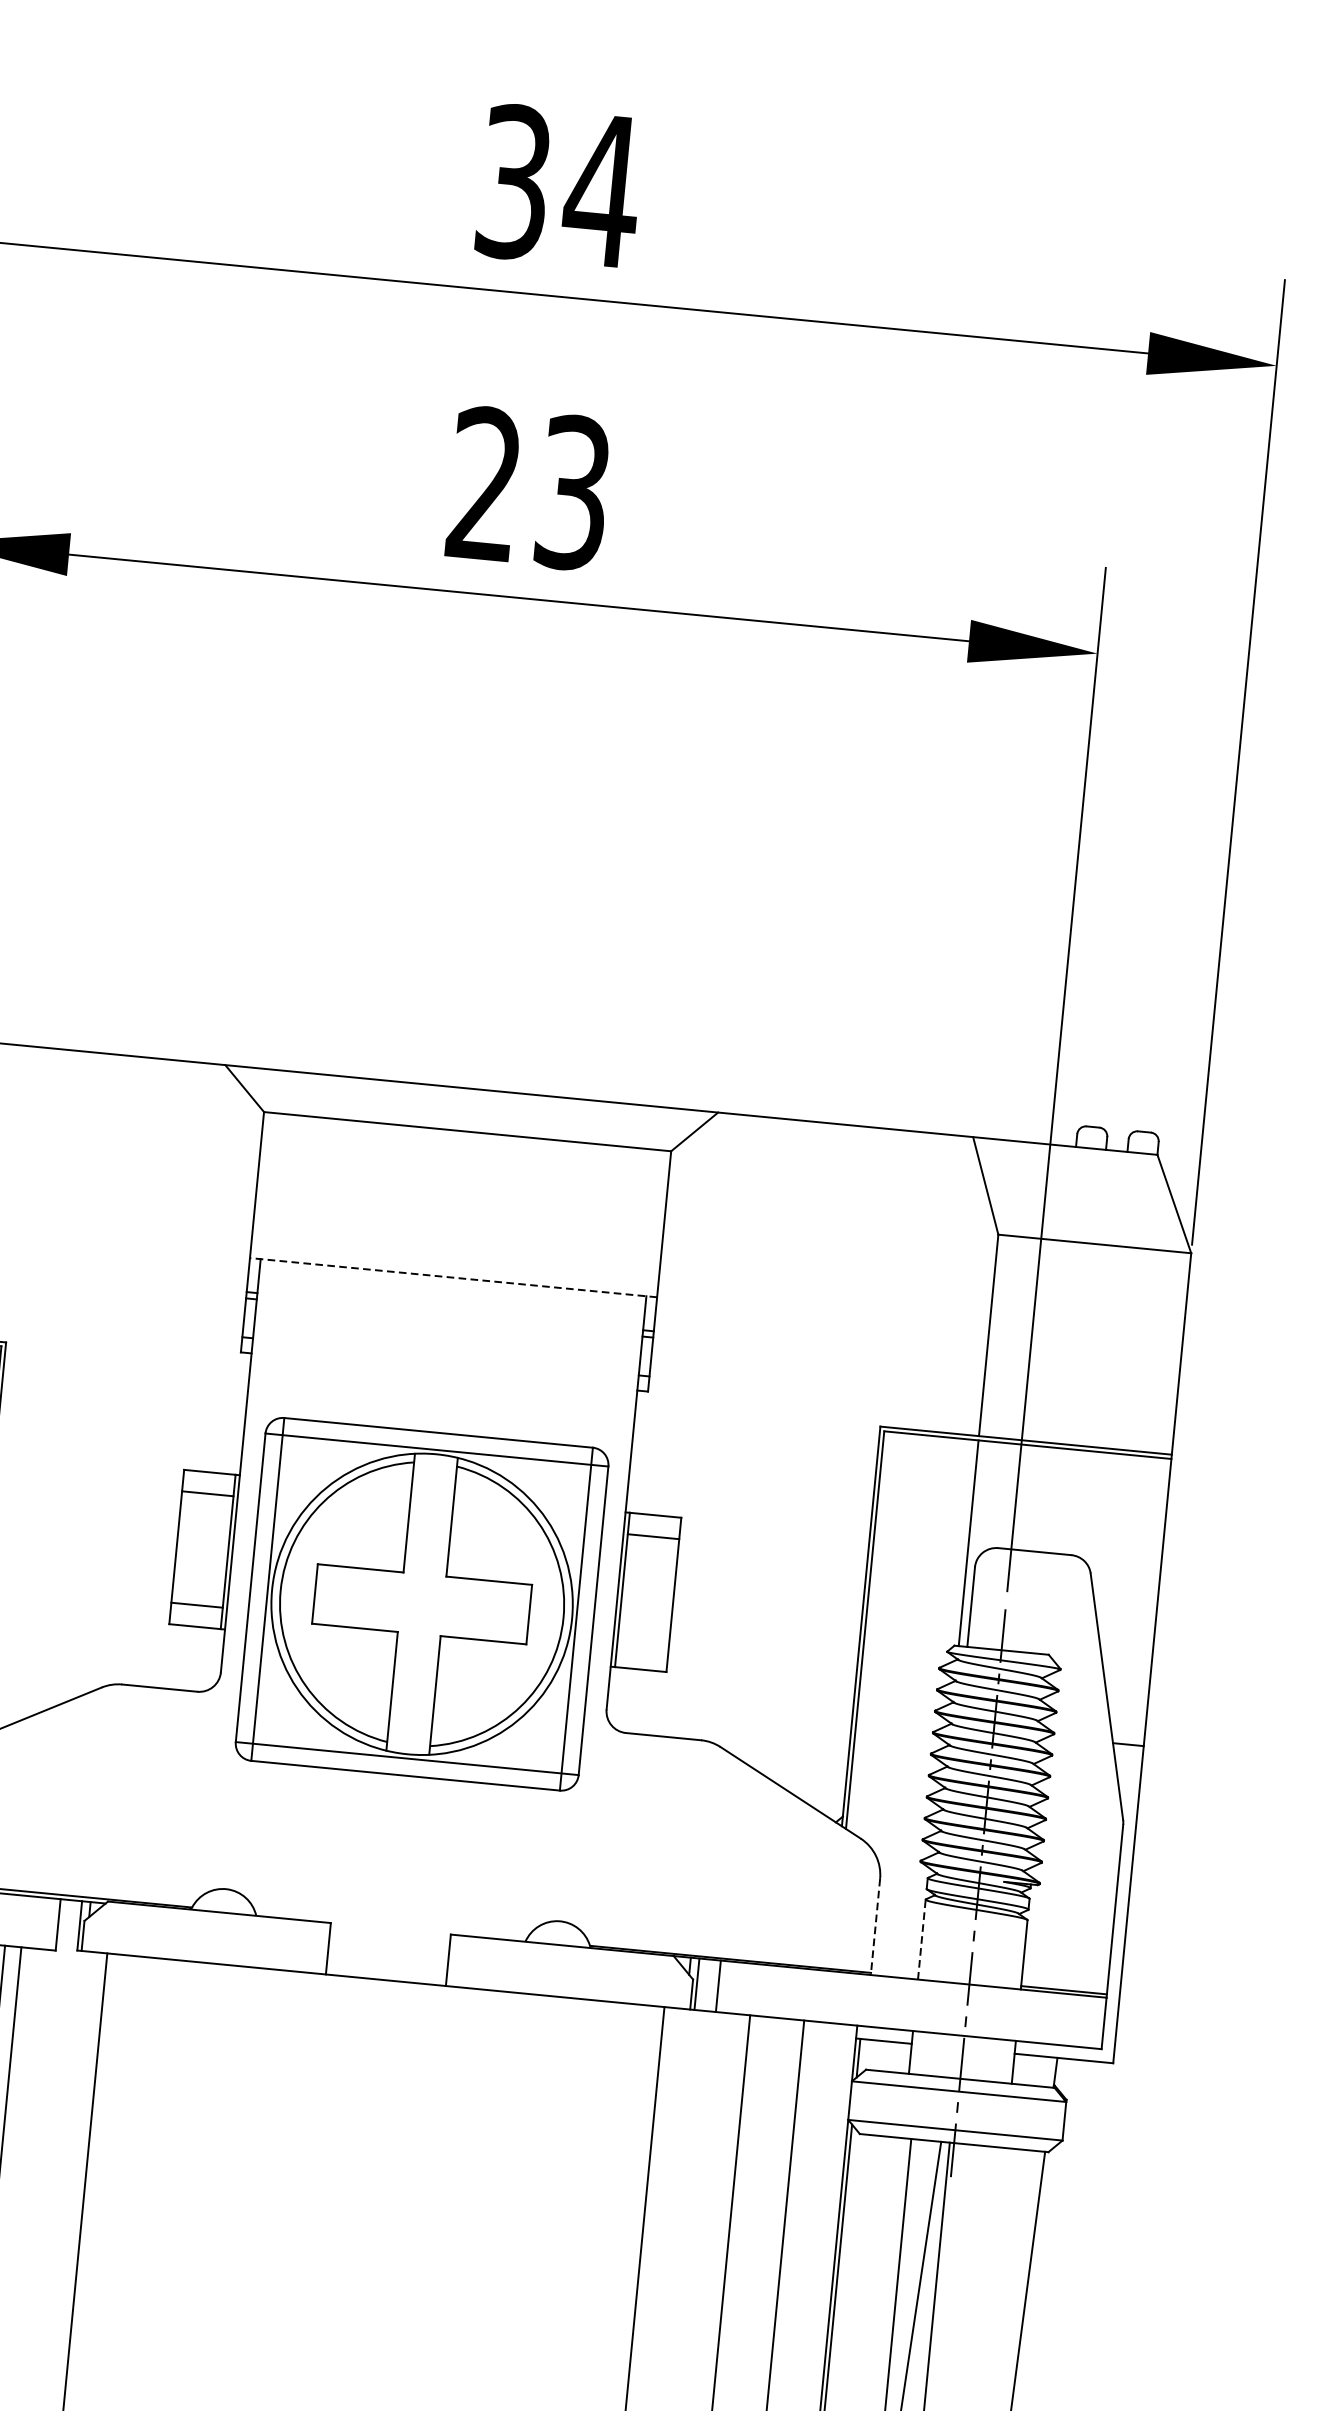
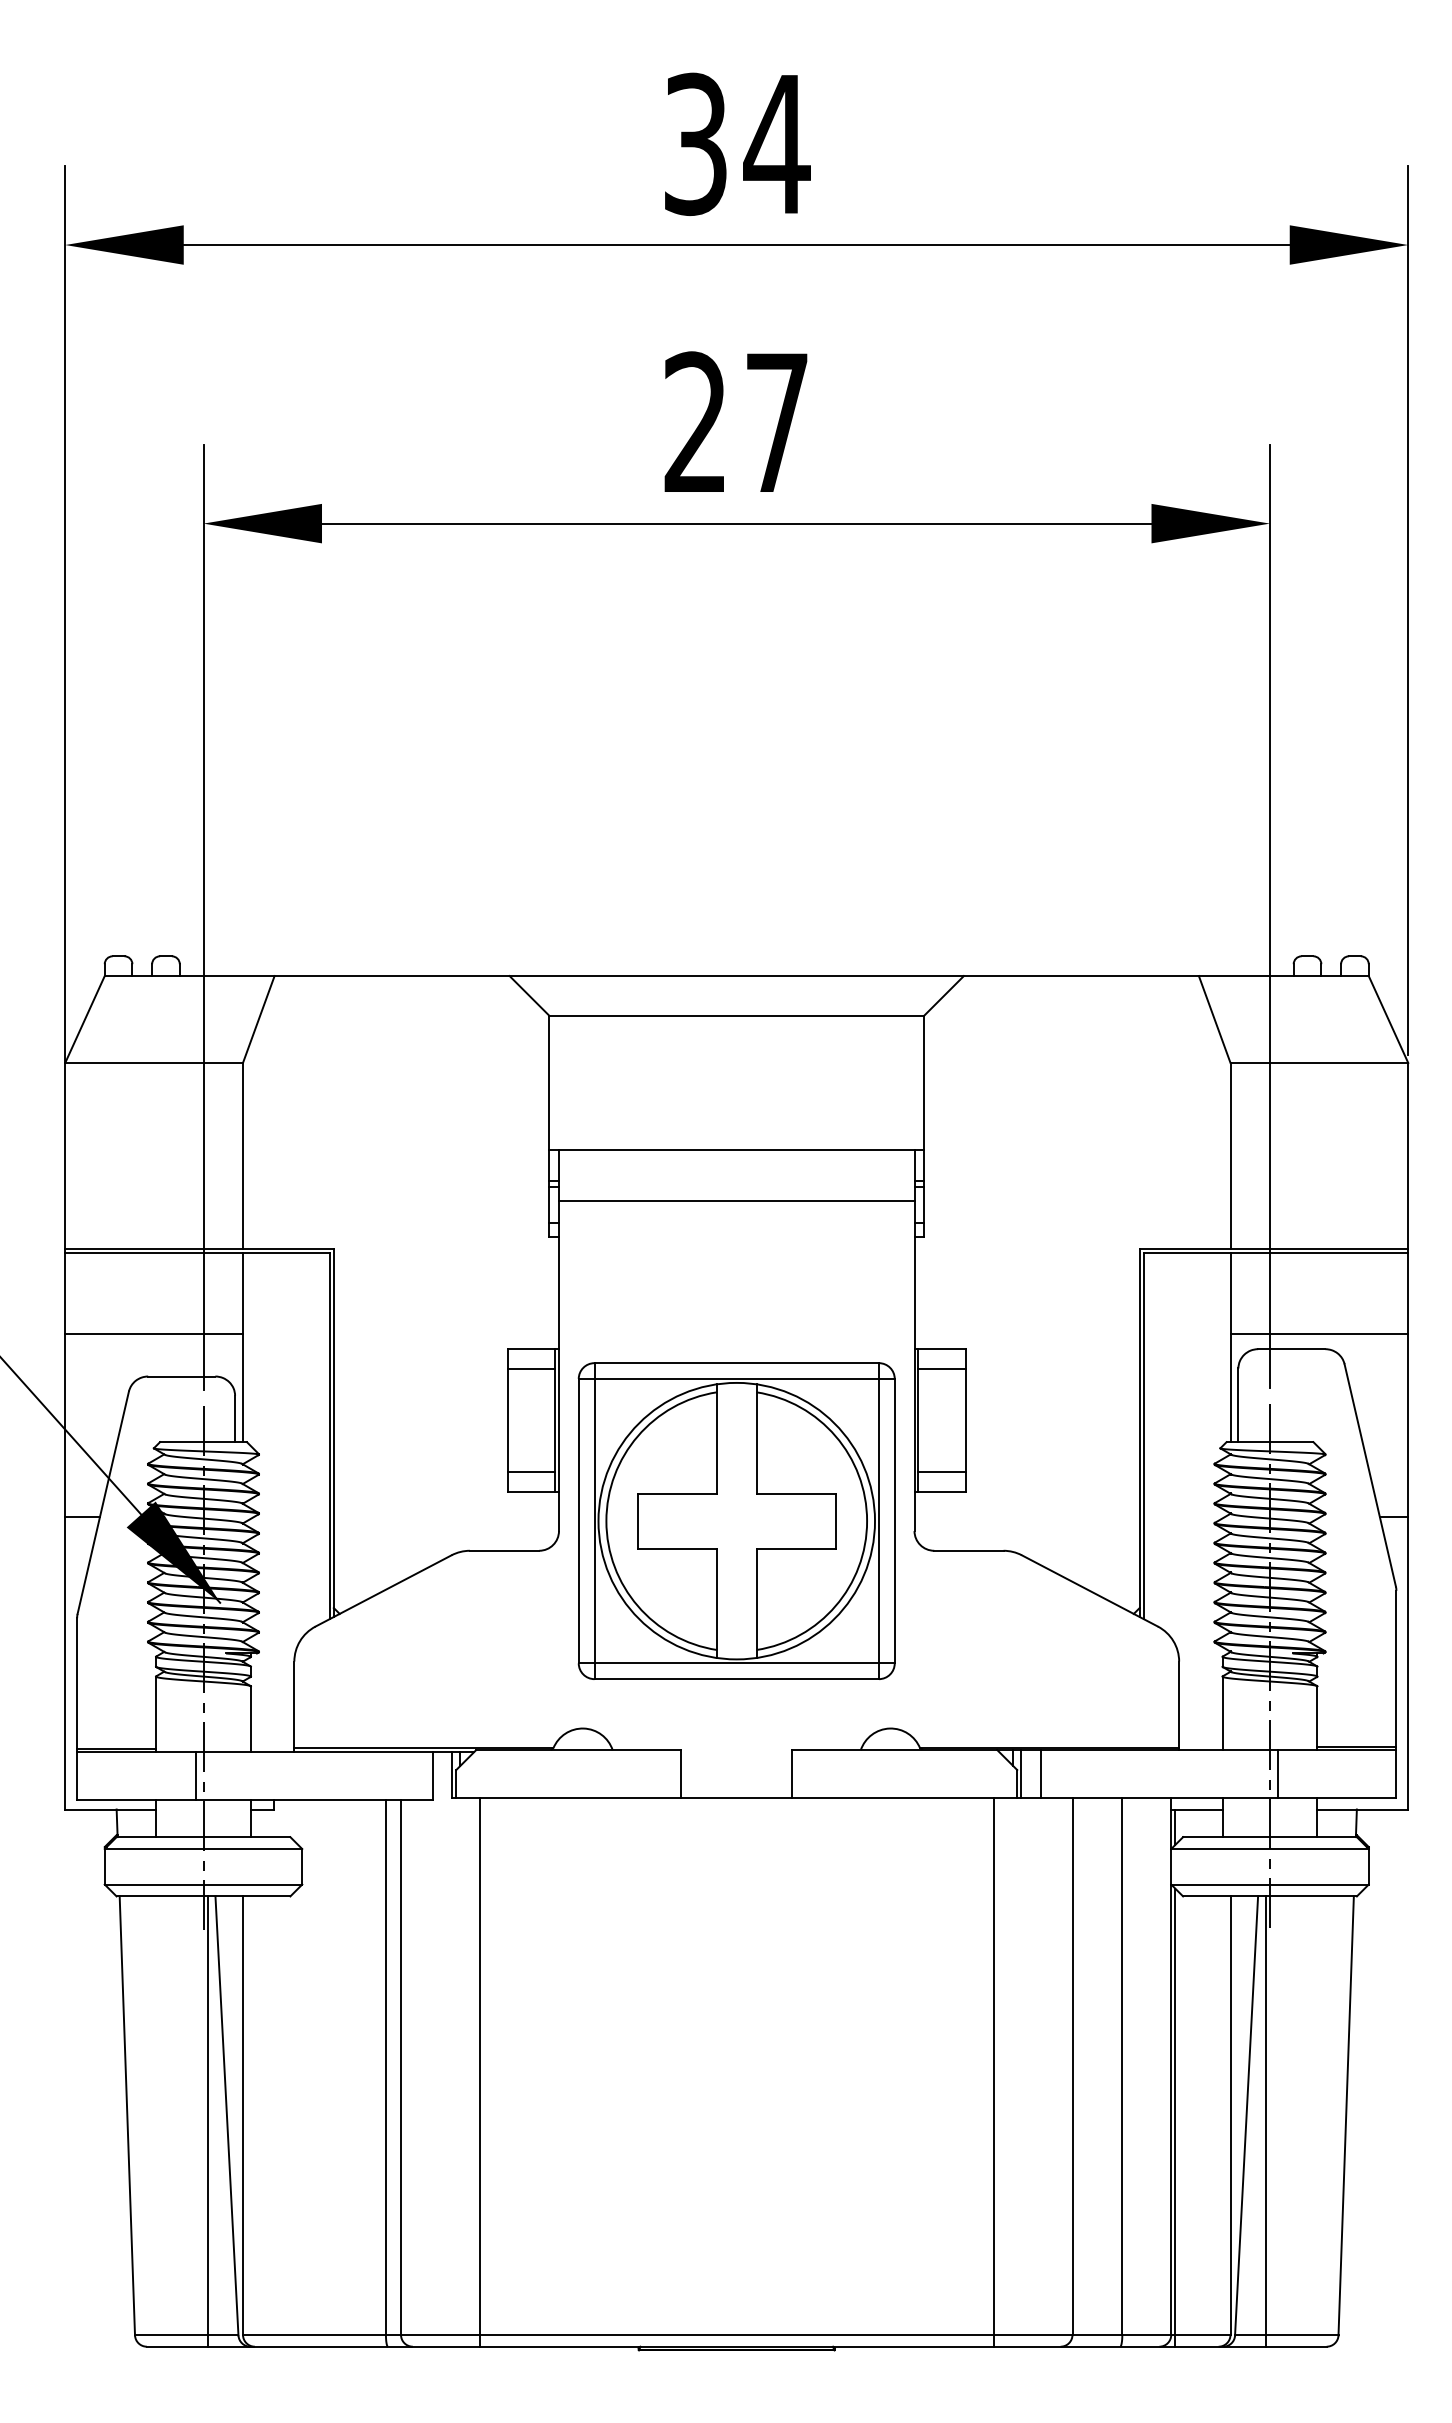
text: (572, 492) -> (776, 422), 23 -> 27
line: (453, 1278) -> (736, 1150), dashed -> solid
line: (447, 1333) -> (736, 1201), added
line: (1066, 1537) -> (1319, 1333), added
part: (421, 1603) -> (736, 1520), moved
line: (642, 1647) -> (941, 1471), added
line: (875, 1927) -> (1179, 1706), dashed -> solid
line: (921, 1939) -> (1222, 1713), dashed -> solid
line: (975, 2010) -> (1277, 1773), added

